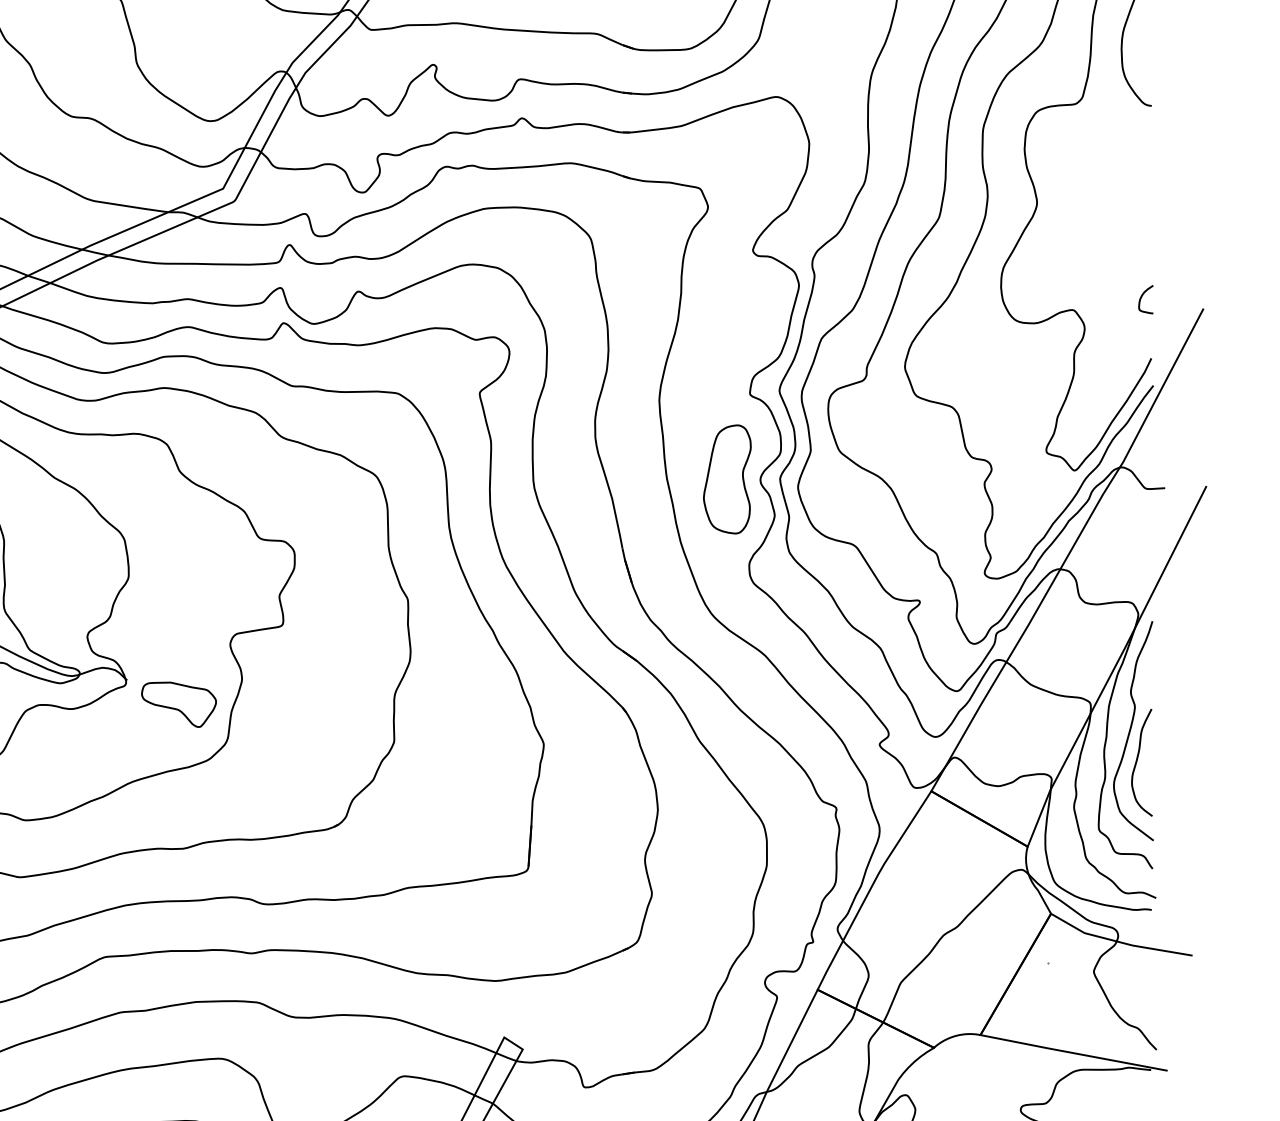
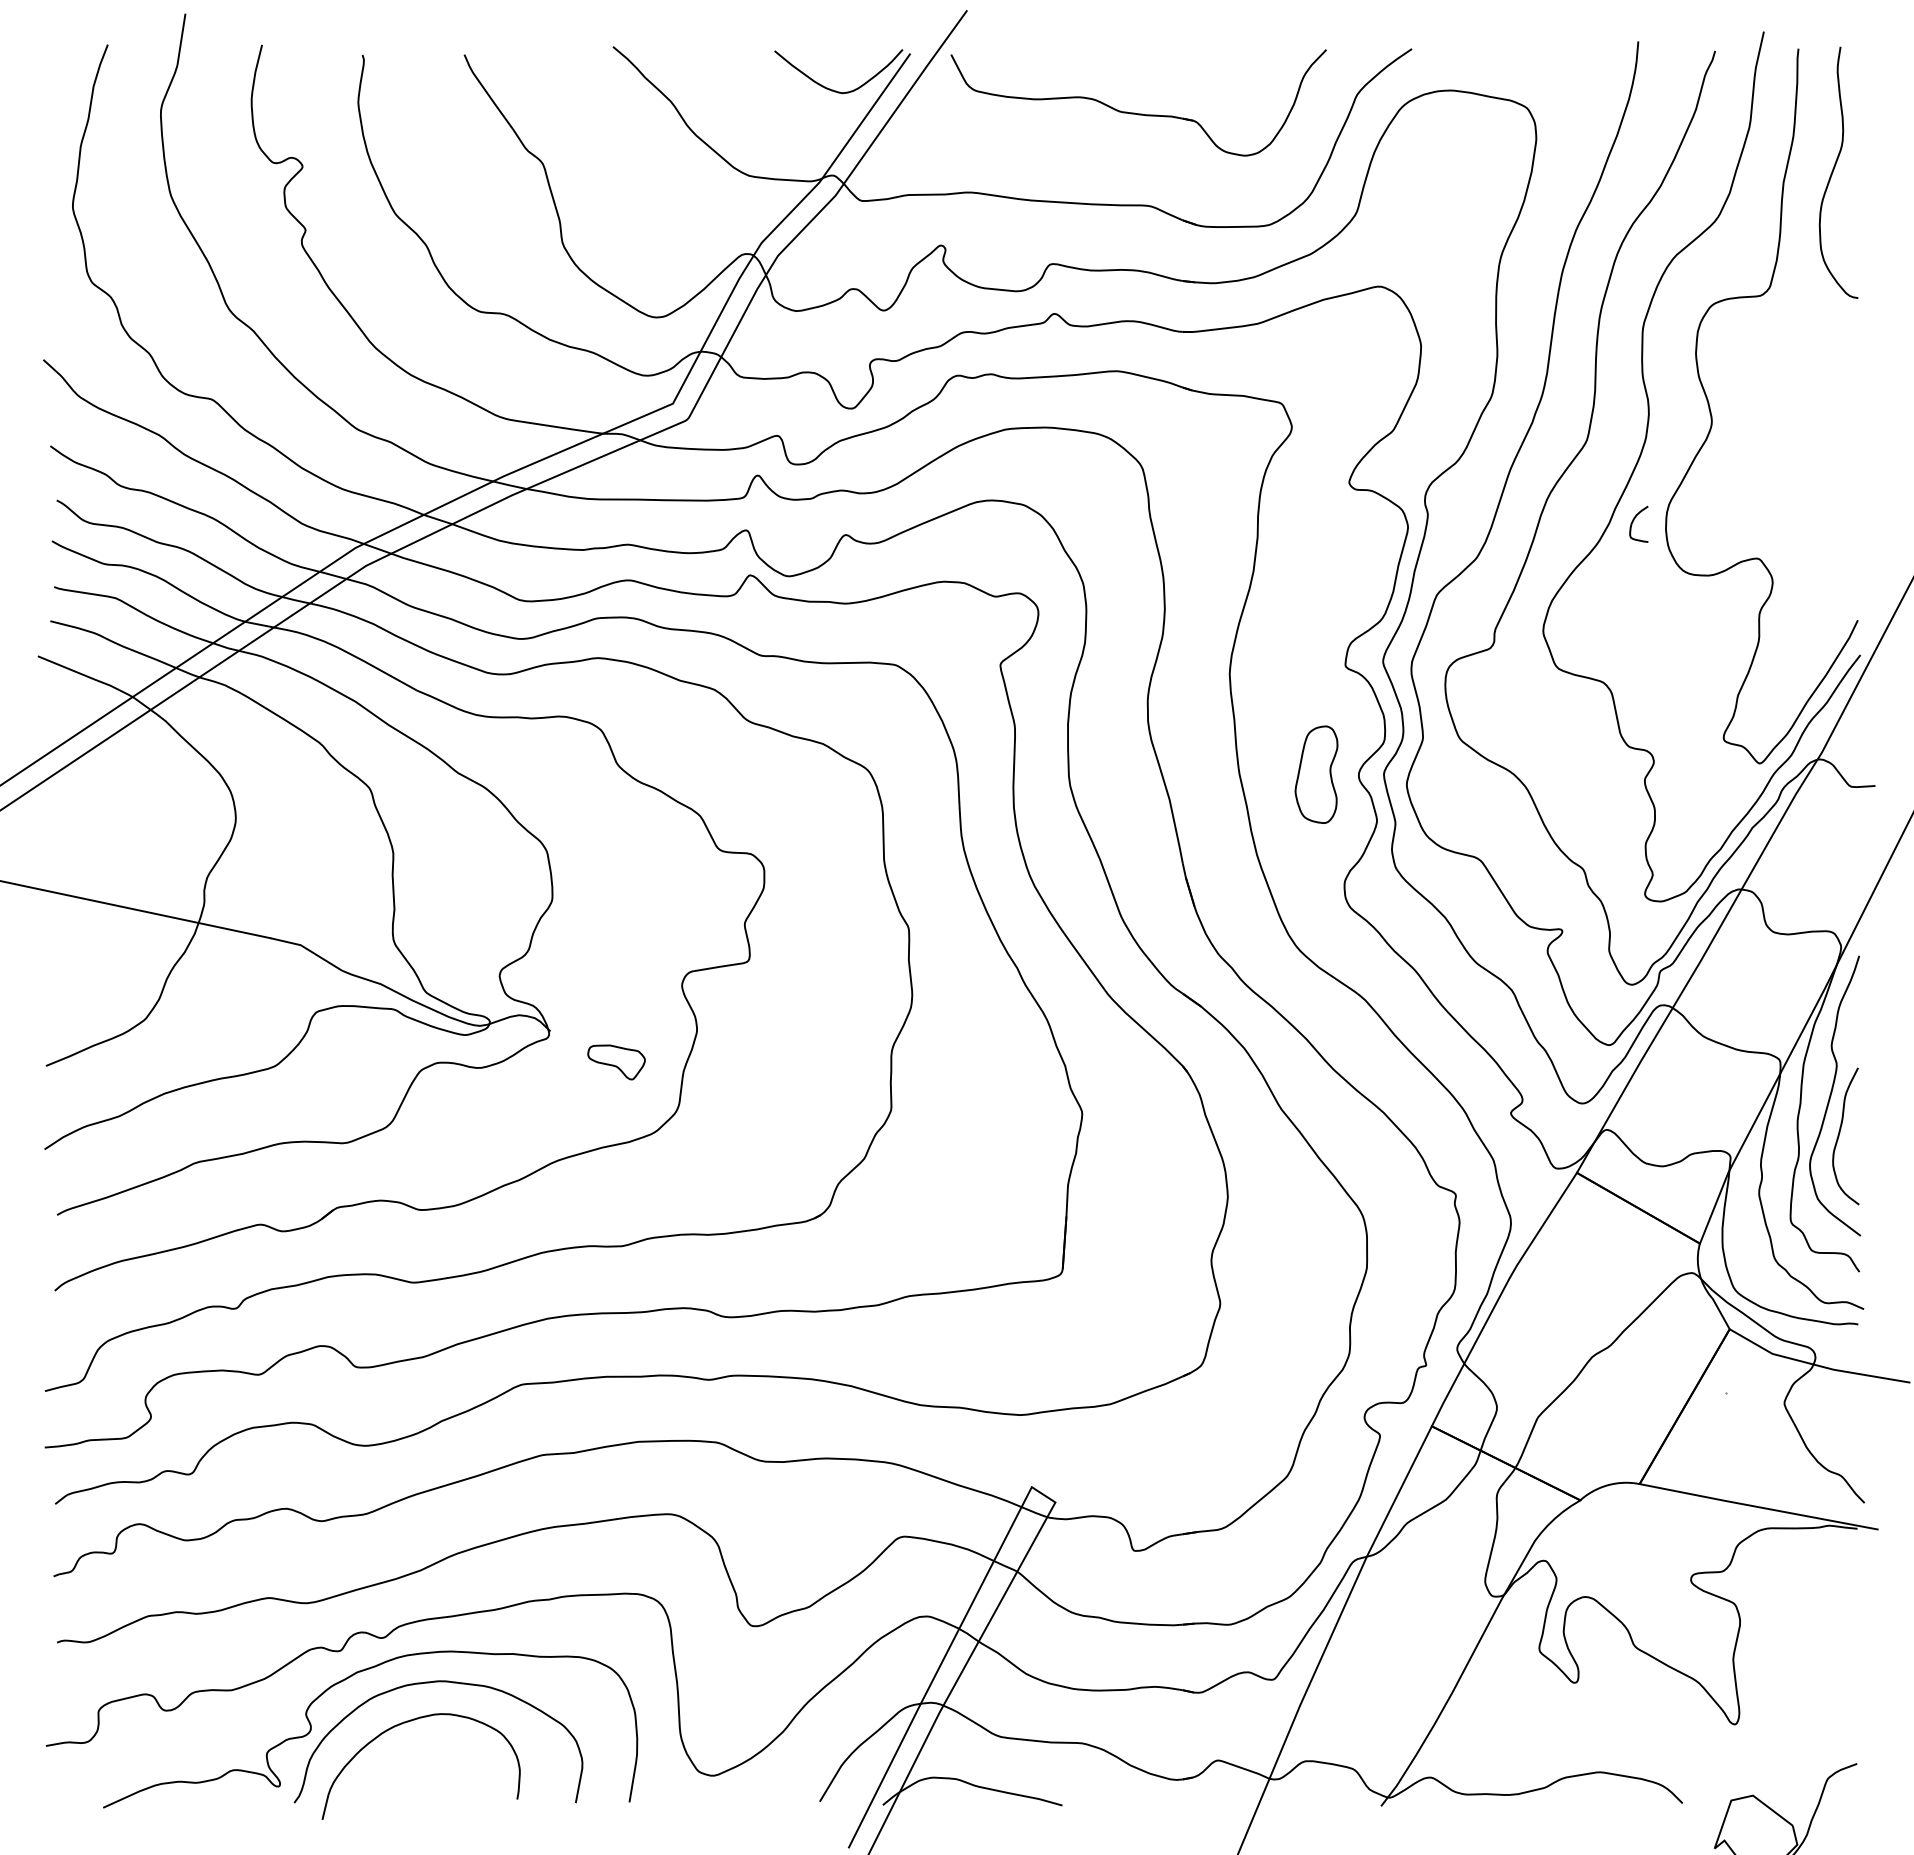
curve: (1142, 296) -> (1634, 520), moved
part: (727, 479) -> (1316, 774), size x0.7
part: (178, 704) -> (616, 1062), size x0.6

